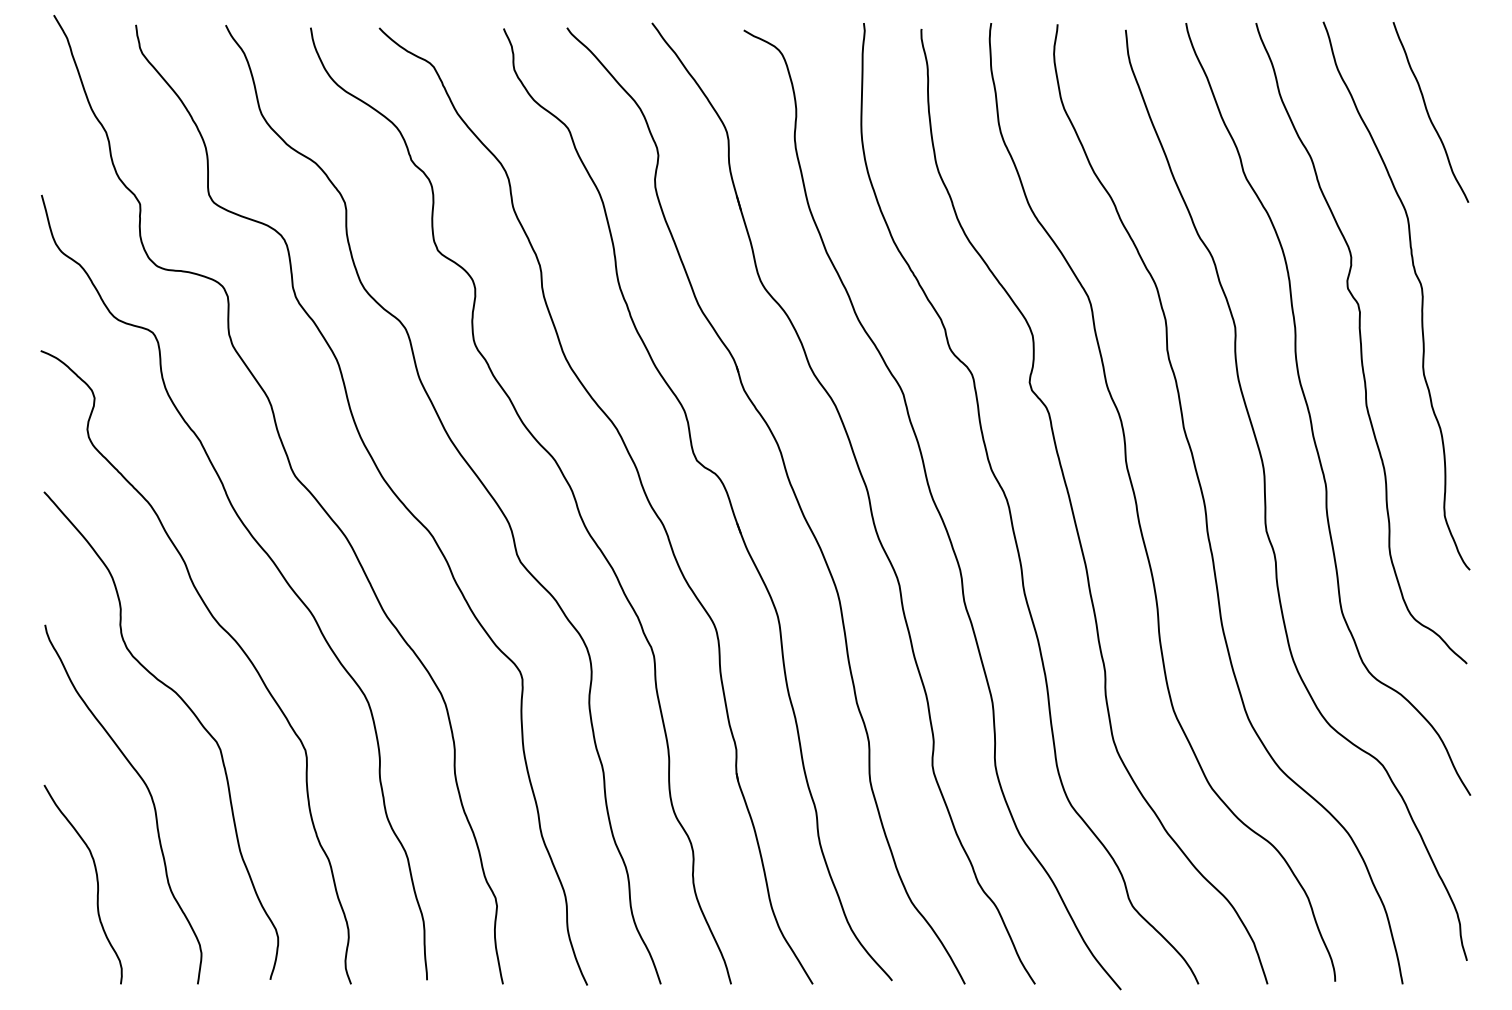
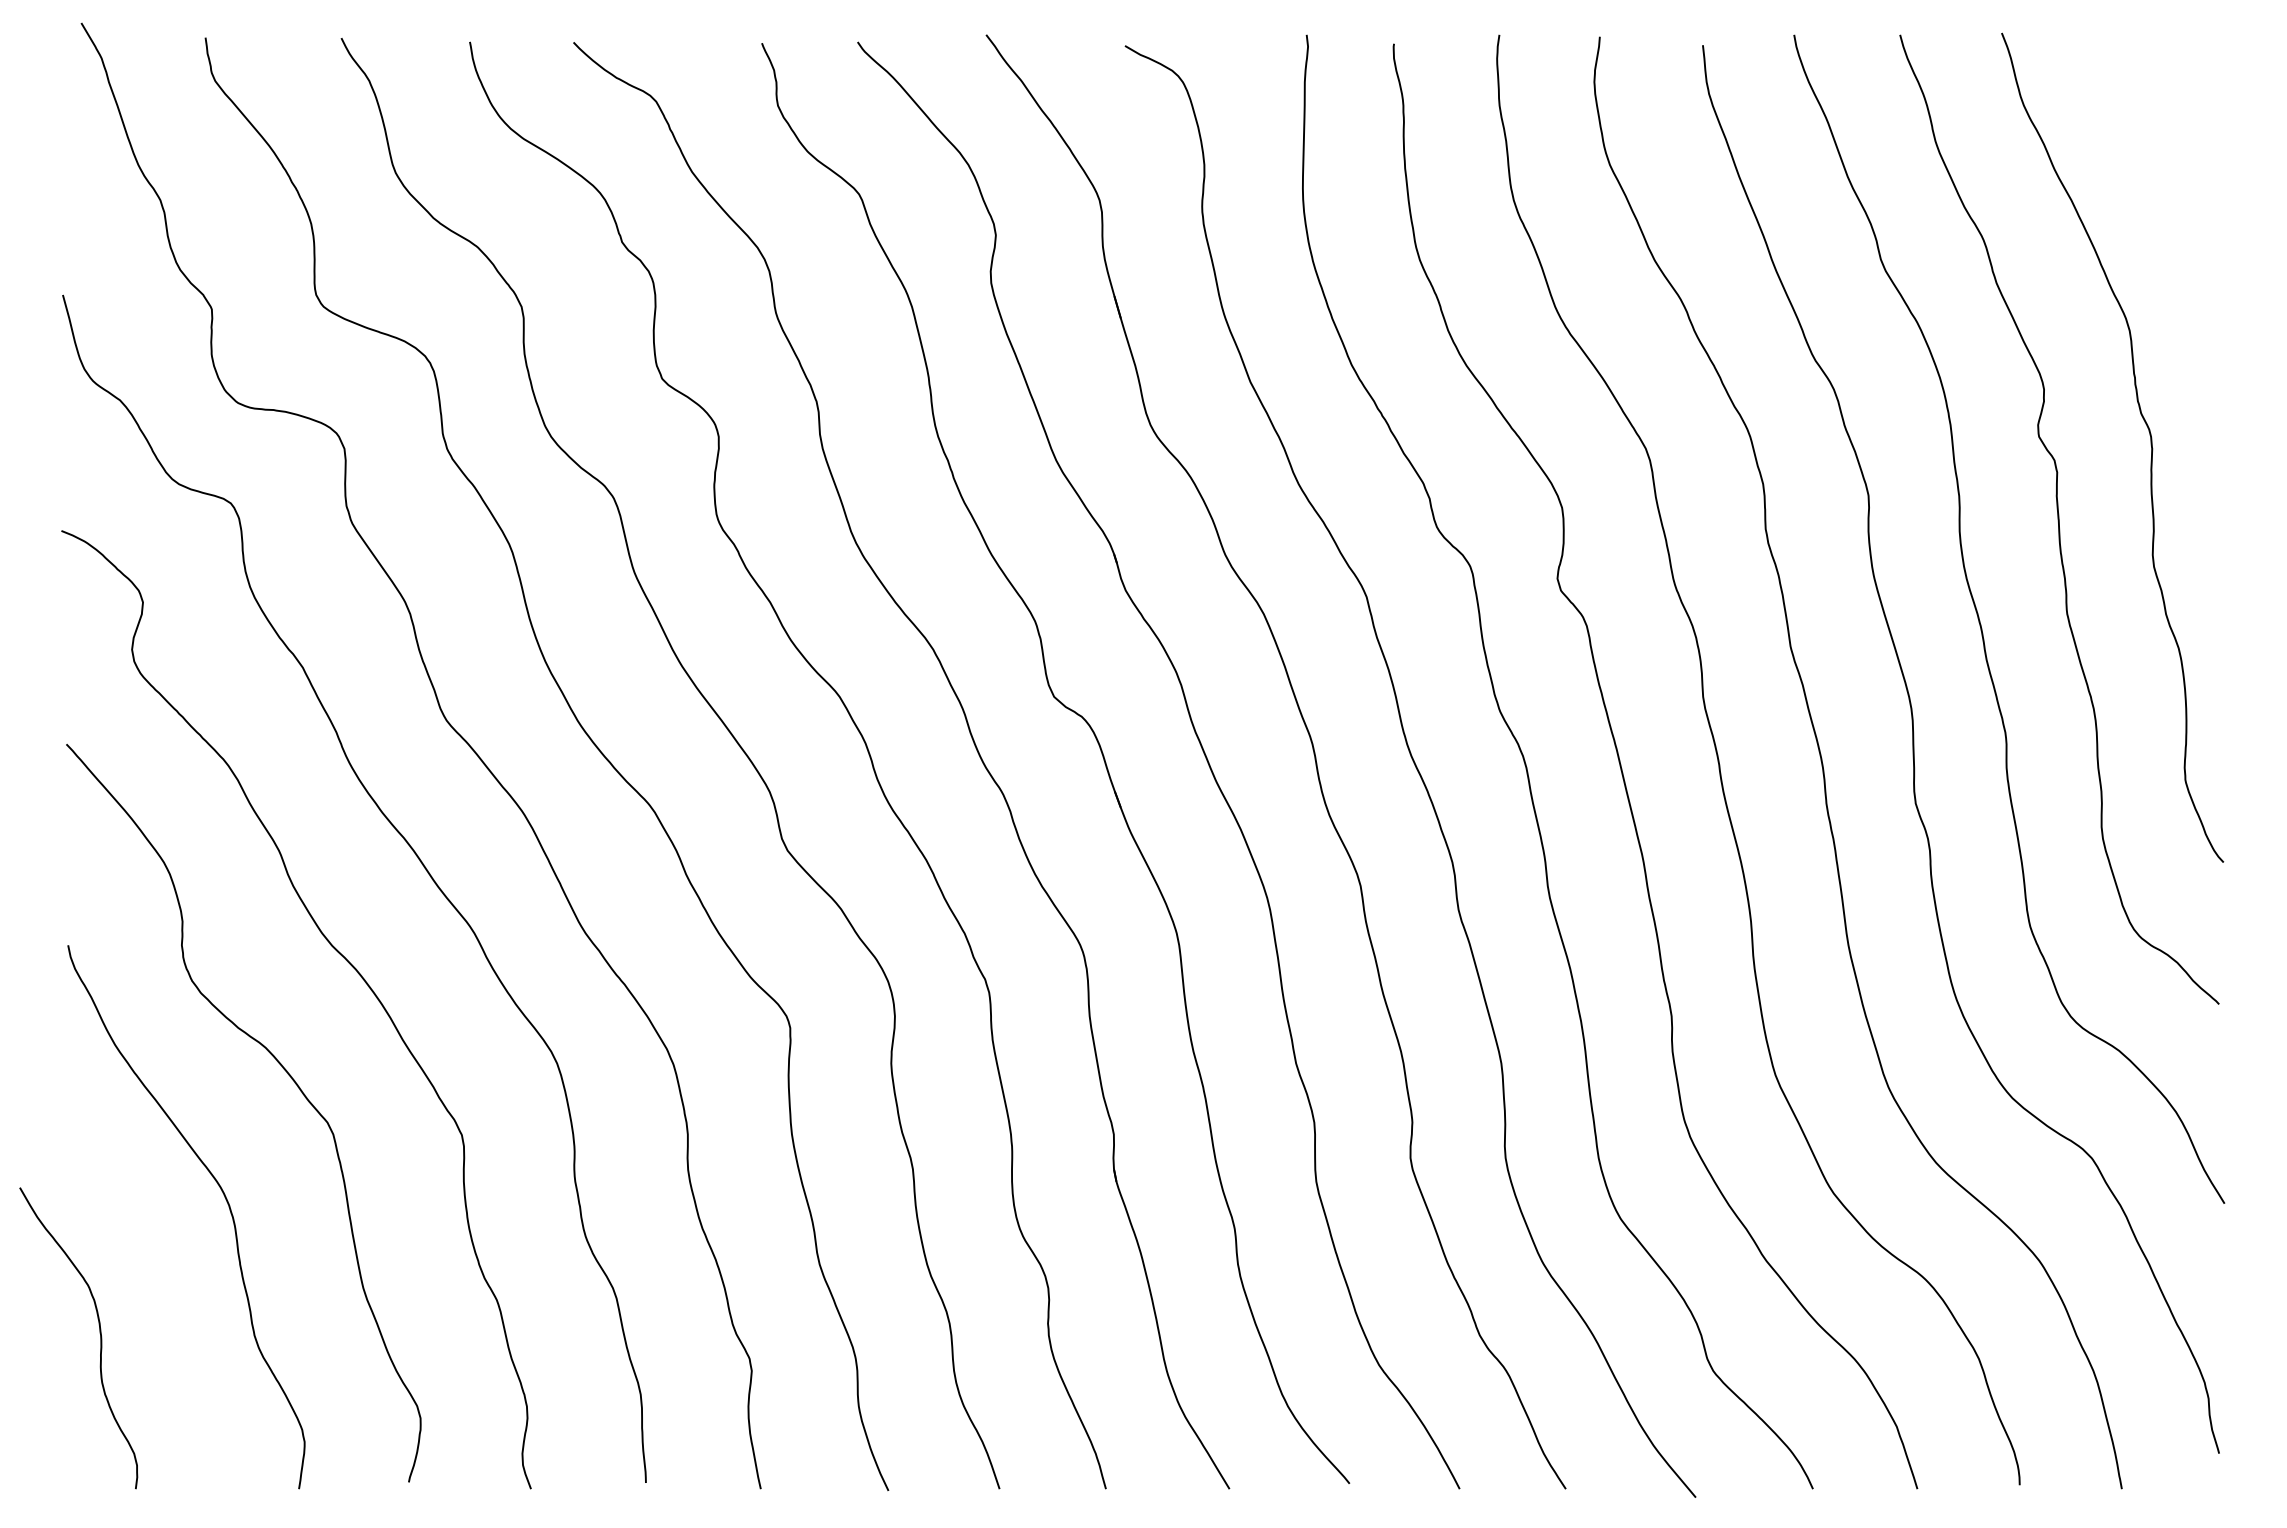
curve: (1428, 112) -> (2160, 170), removed
curve: (96, 881) -> (98, 1333), moved

